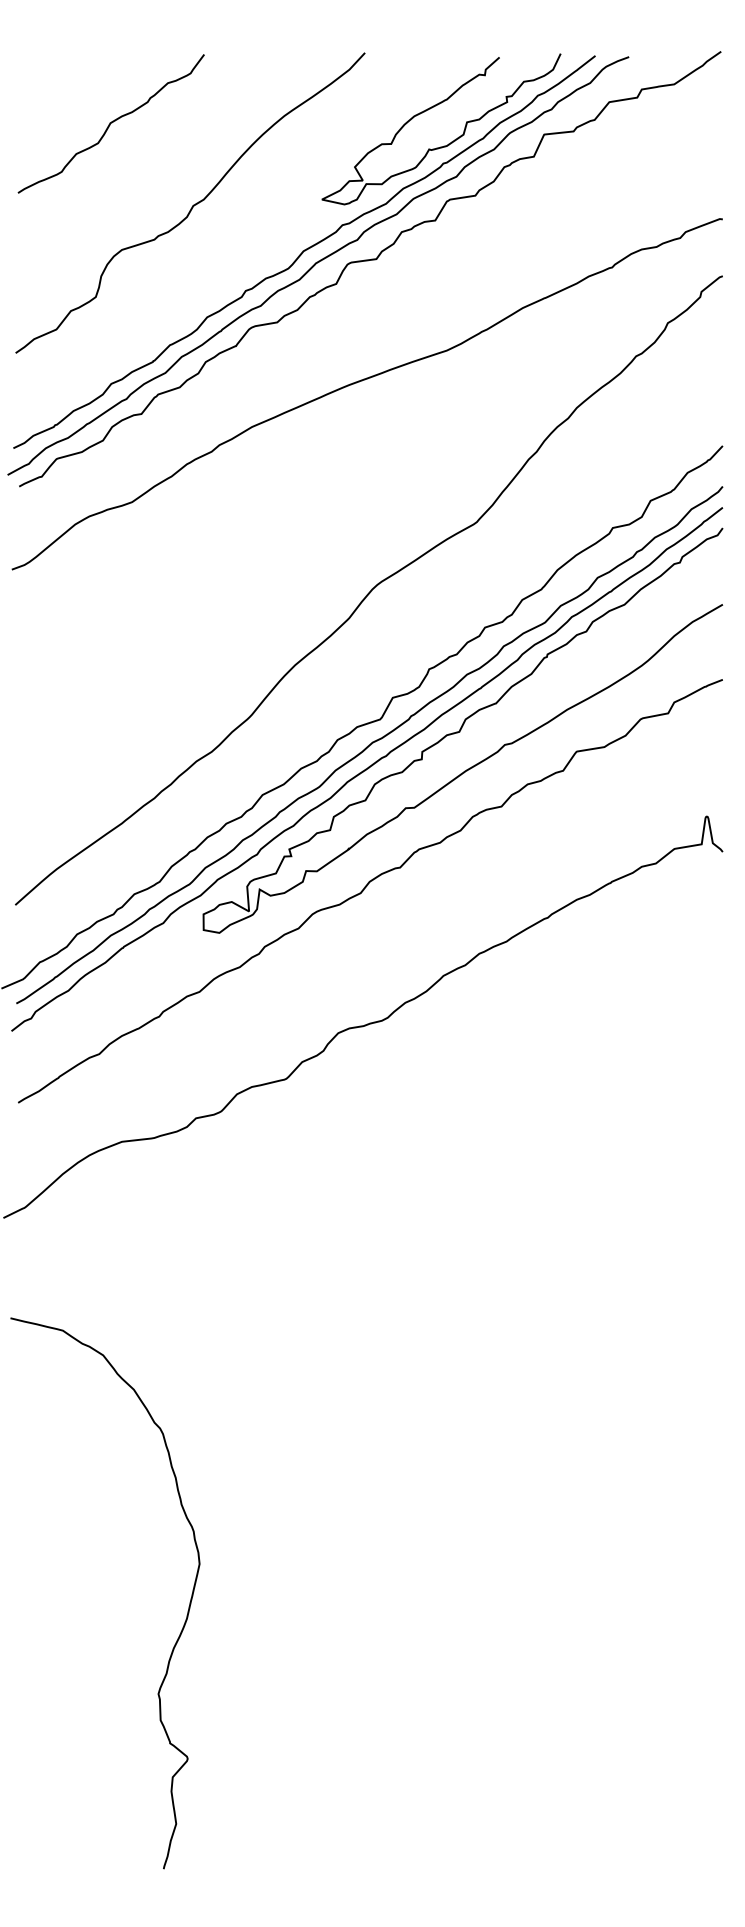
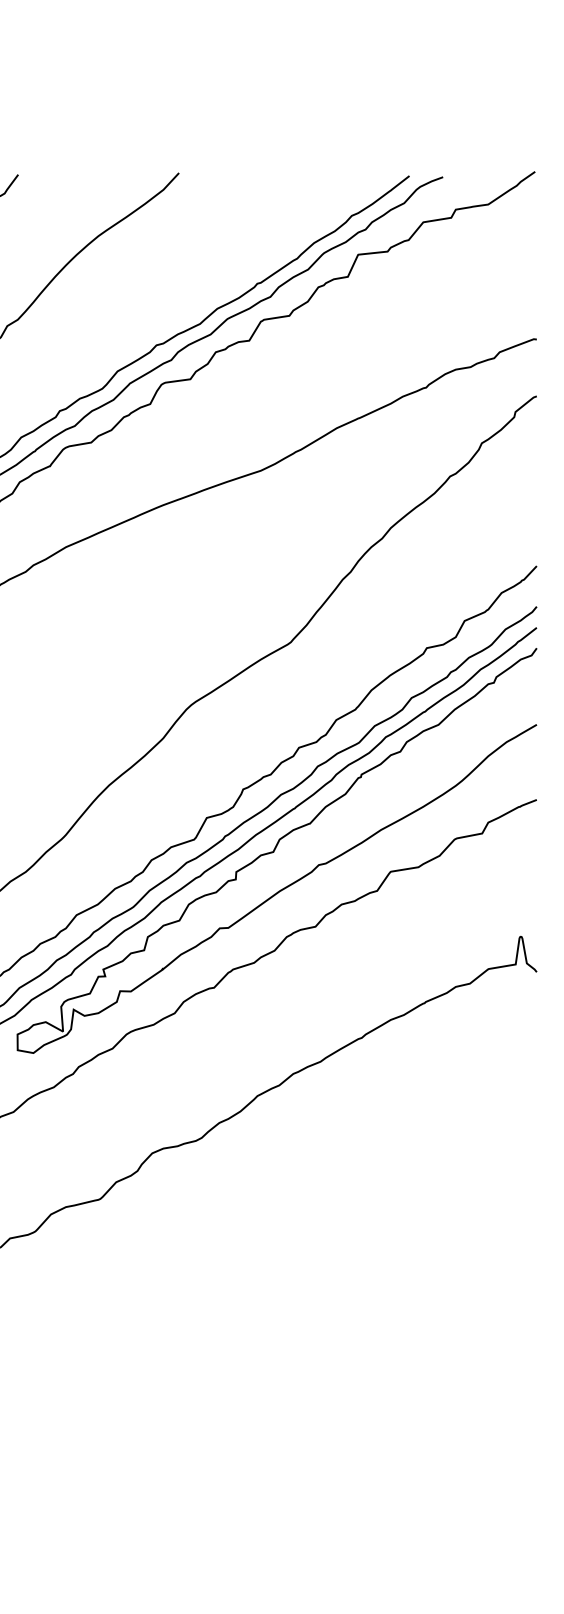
curve: (451, 141) -> (265, 261), removed

